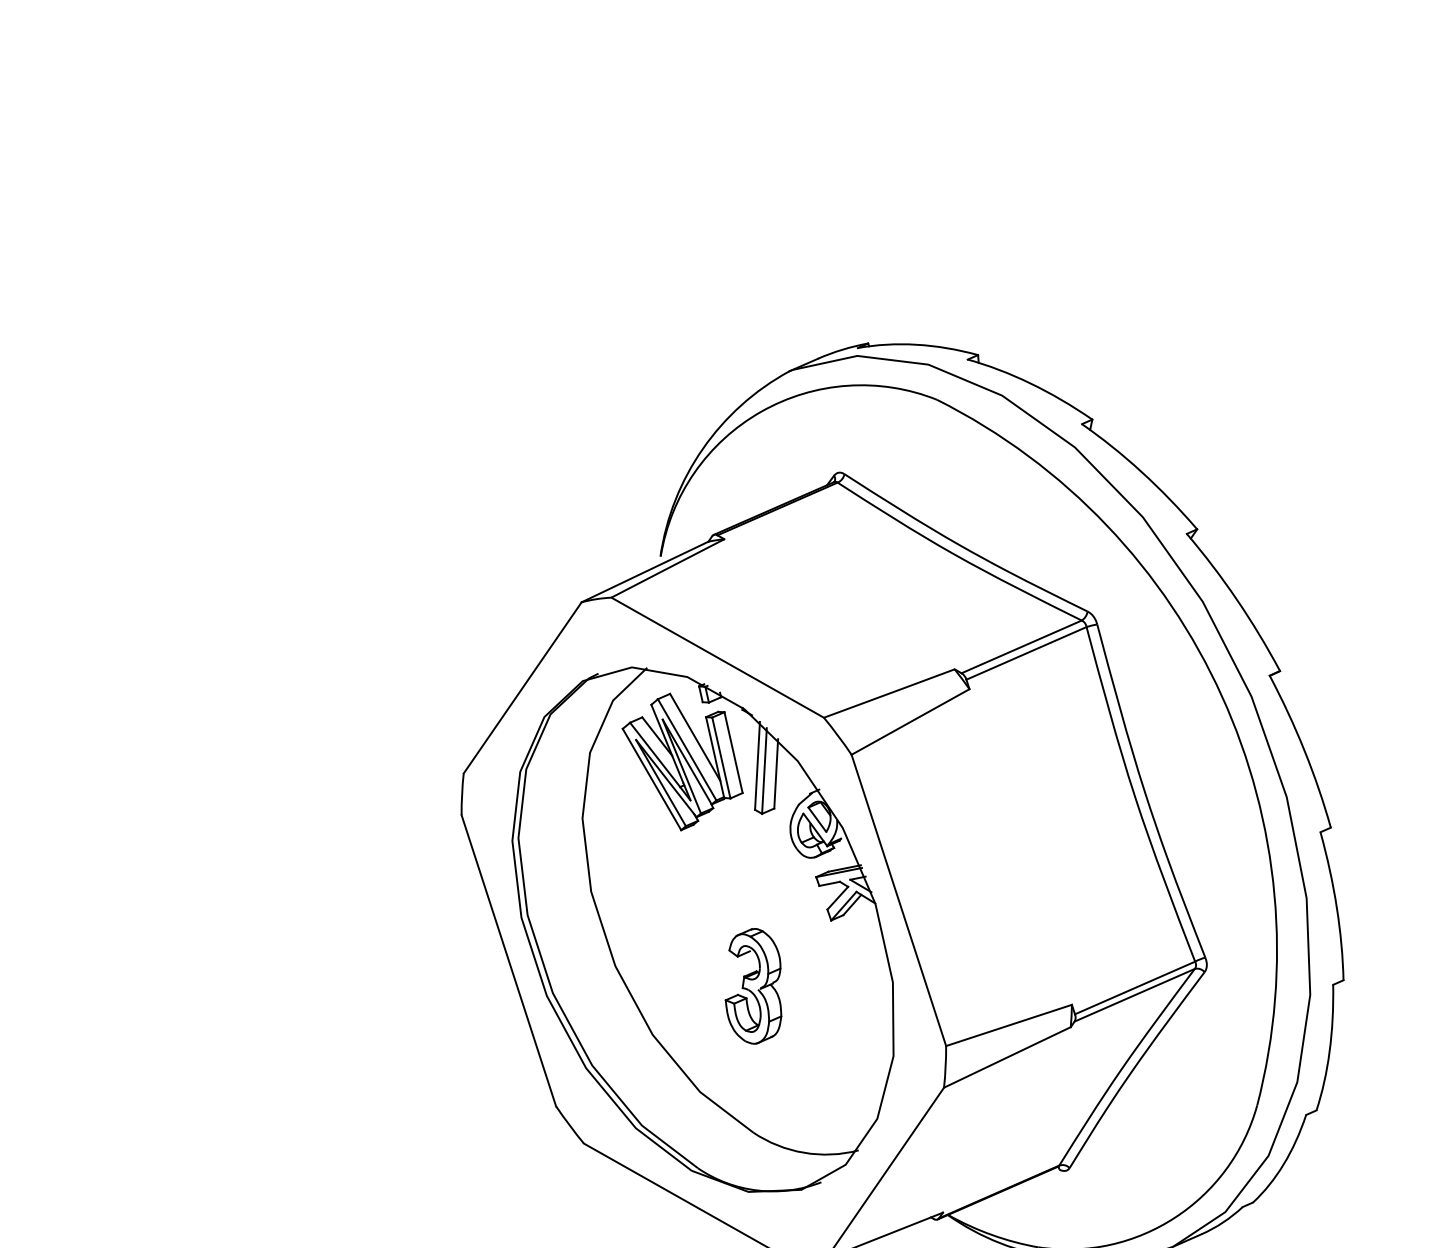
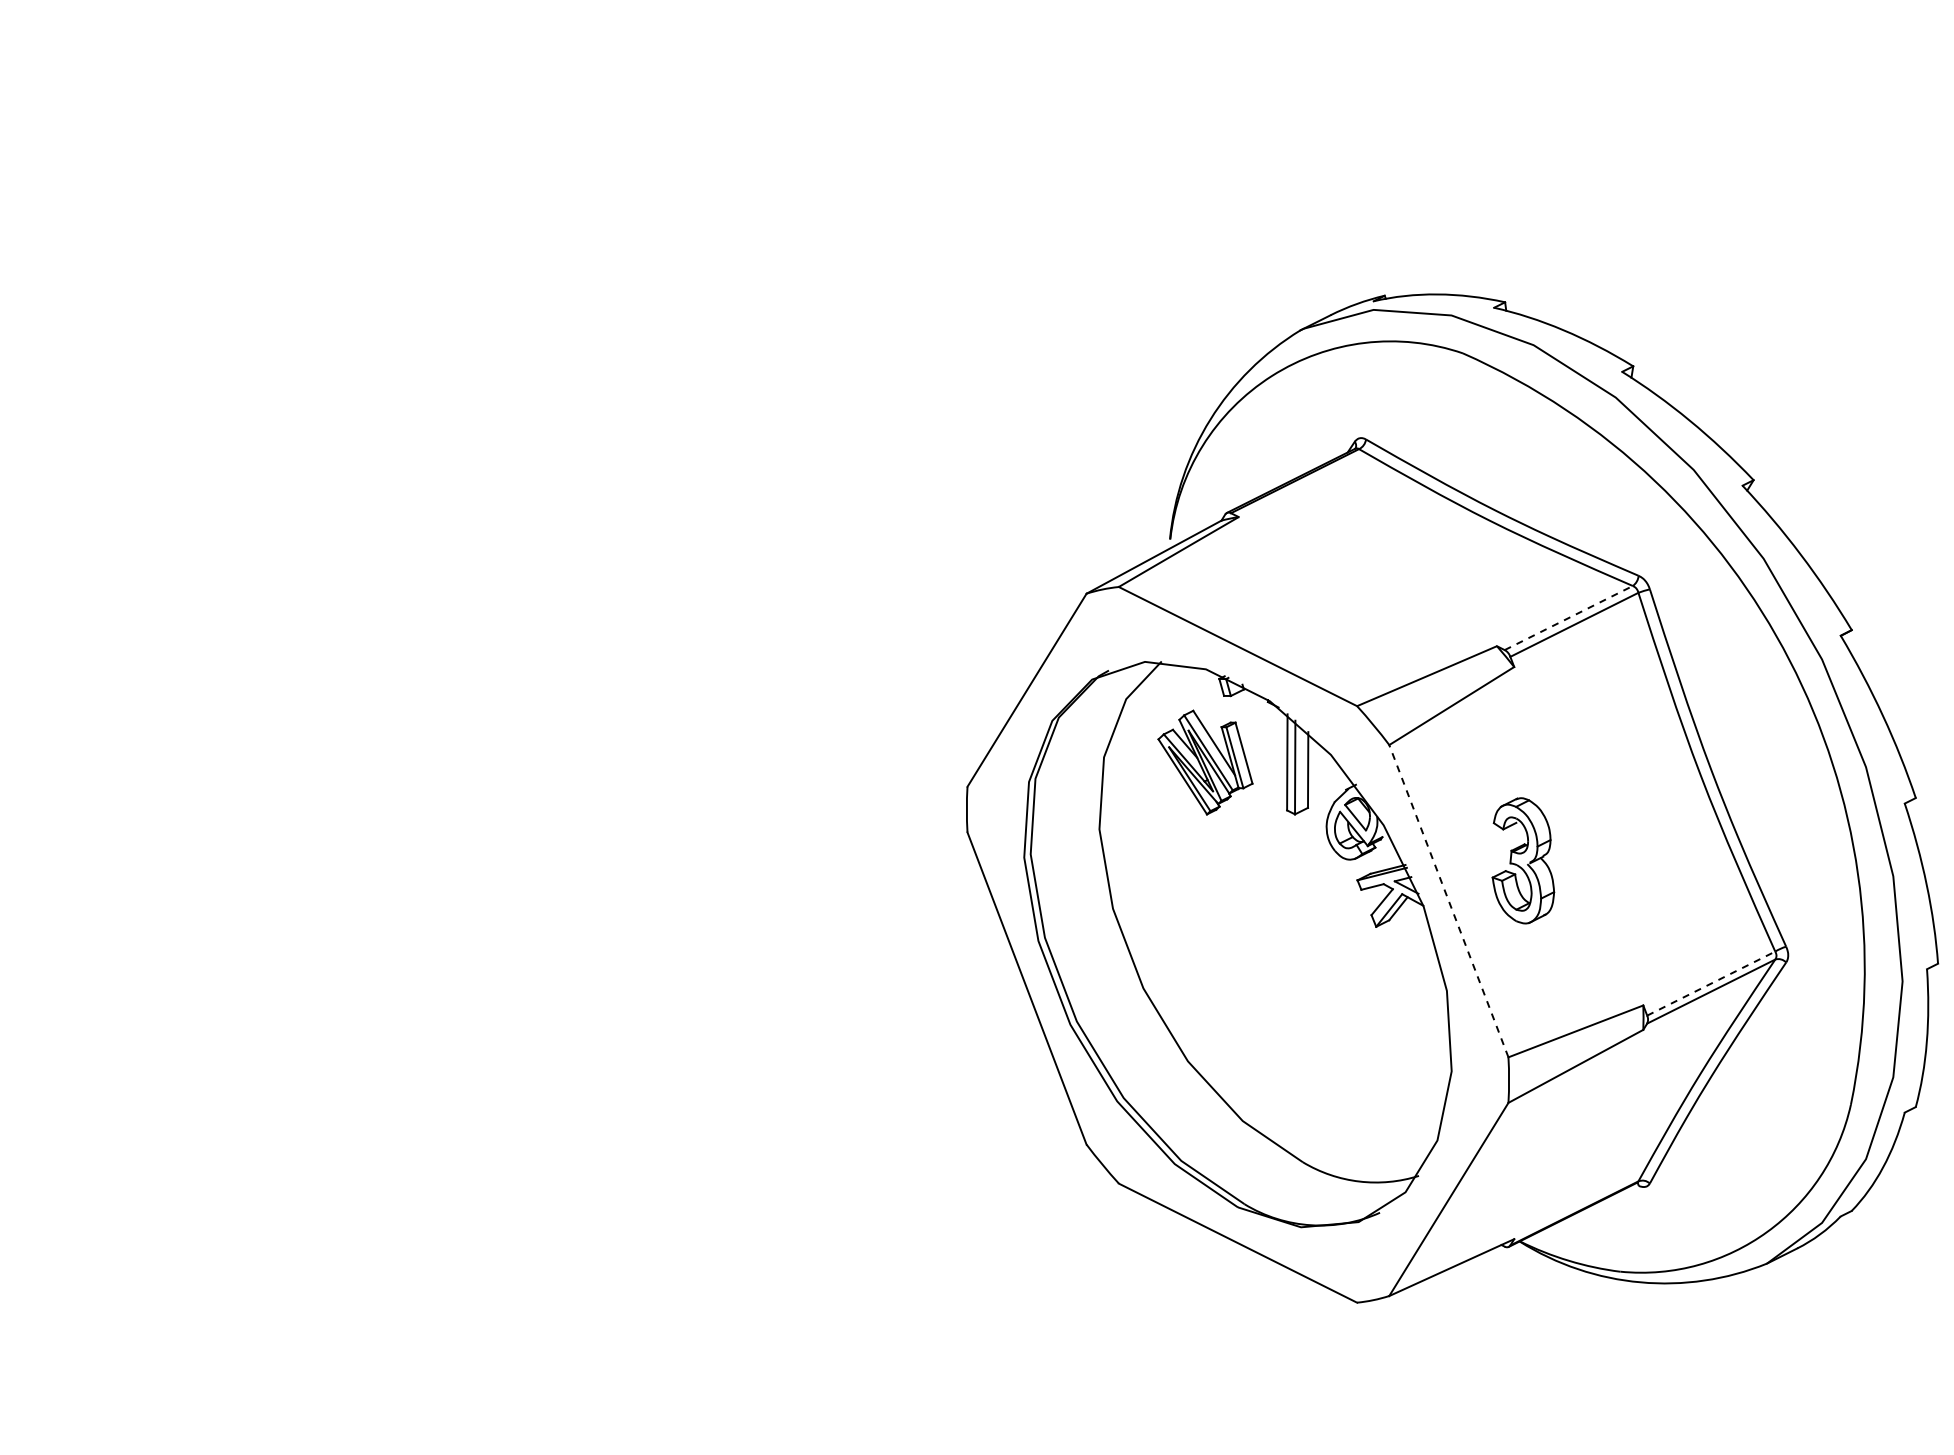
line: (1021, 647) -> (1568, 618), solid -> dashed
part: (682, 762) -> (1205, 762), size x0.7
line: (898, 899) -> (1448, 900), solid -> dashed
part: (754, 986) -> (1523, 860), moved
line: (1135, 987) -> (1711, 983), solid -> dashed

